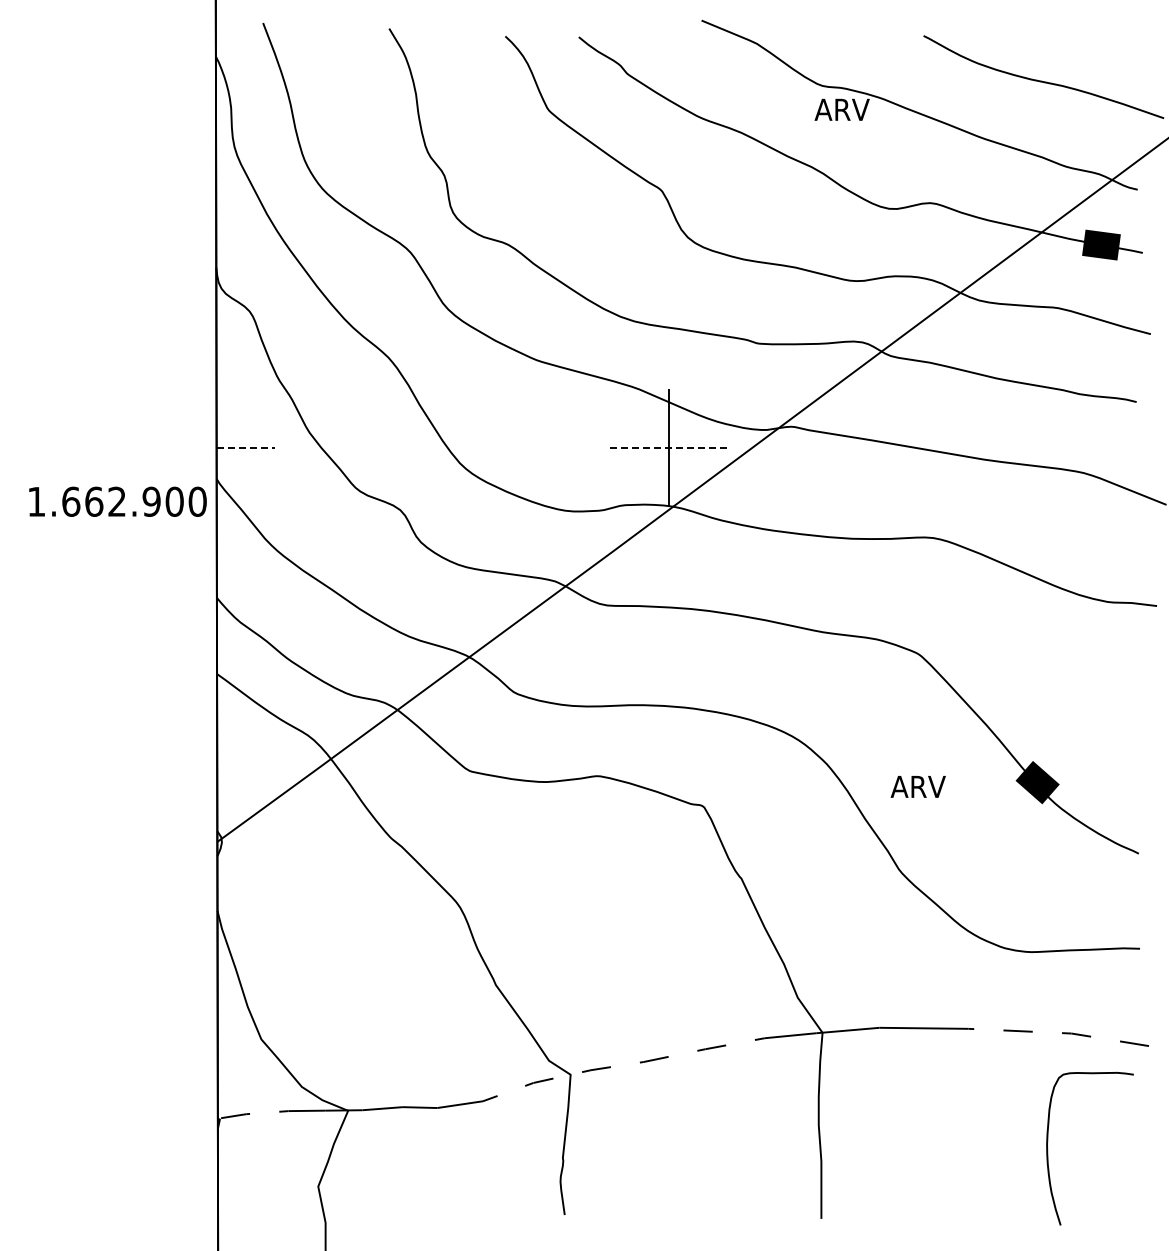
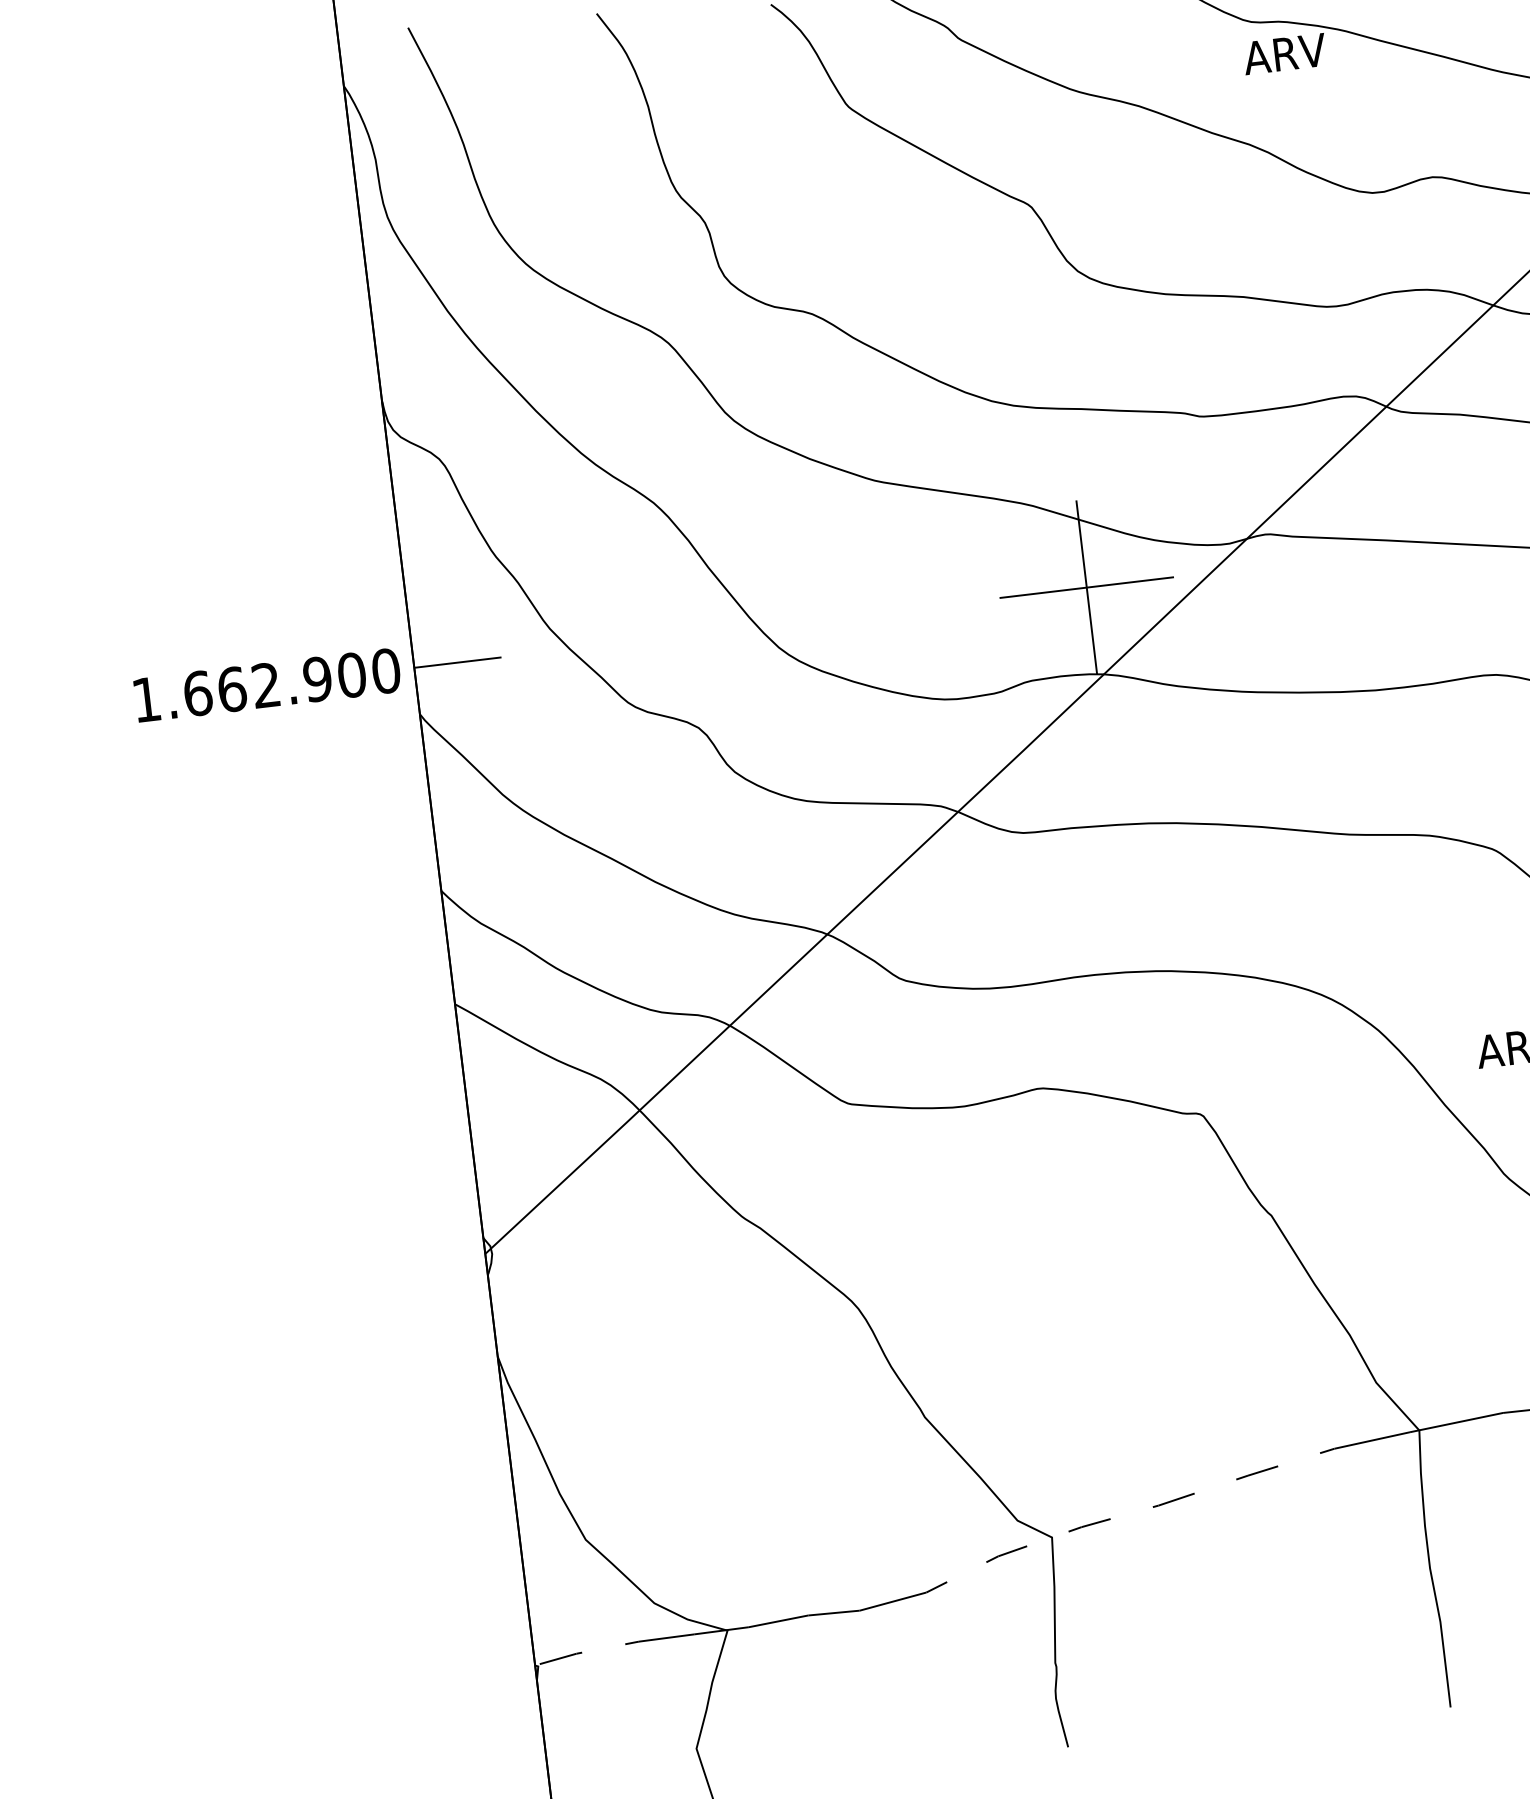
line: (246, 447) -> (458, 662), dashed -> solid
line: (668, 447) -> (1086, 587), dashed -> solid
text: (117, 501) -> (266, 684), moved

